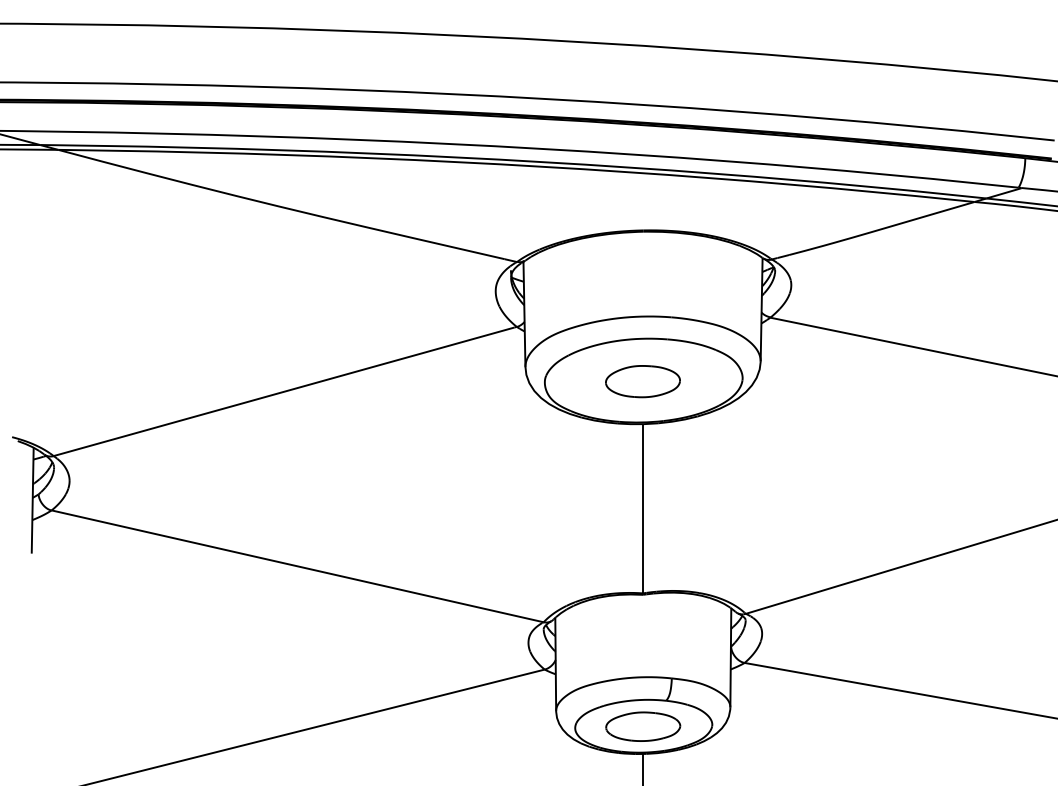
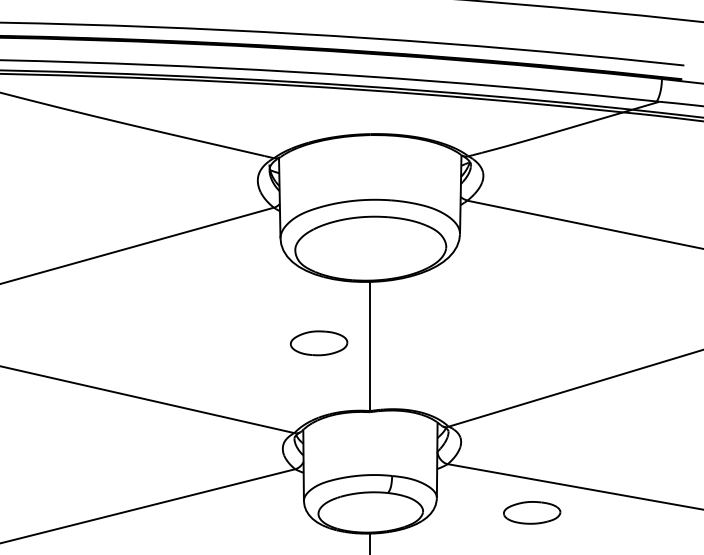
part: (642, 381) -> (318, 343), moved
part: (643, 726) -> (532, 512), moved

